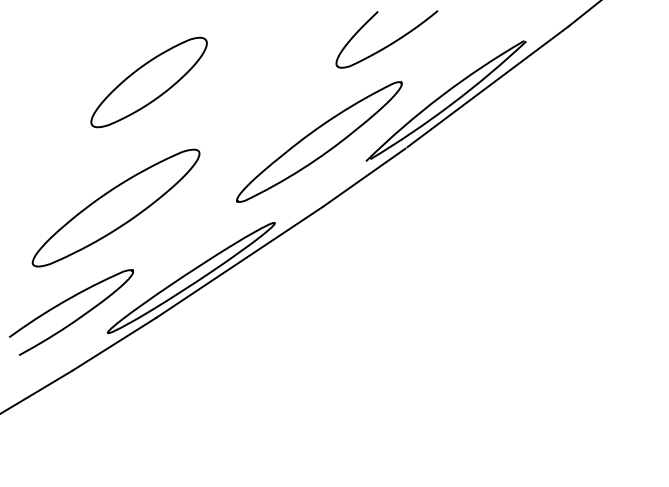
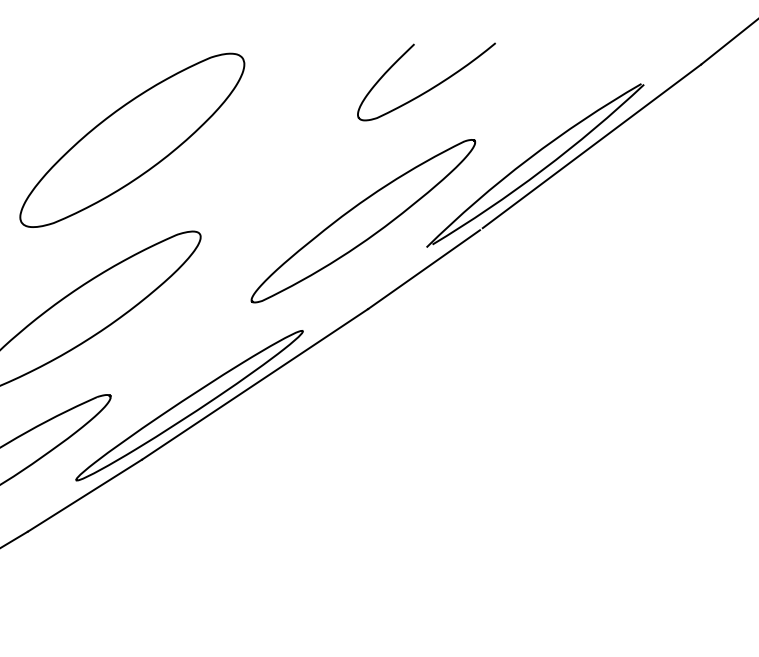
curve: (388, 44) -> (428, 88), moved
part: (148, 82) -> (131, 140), size x1.43

